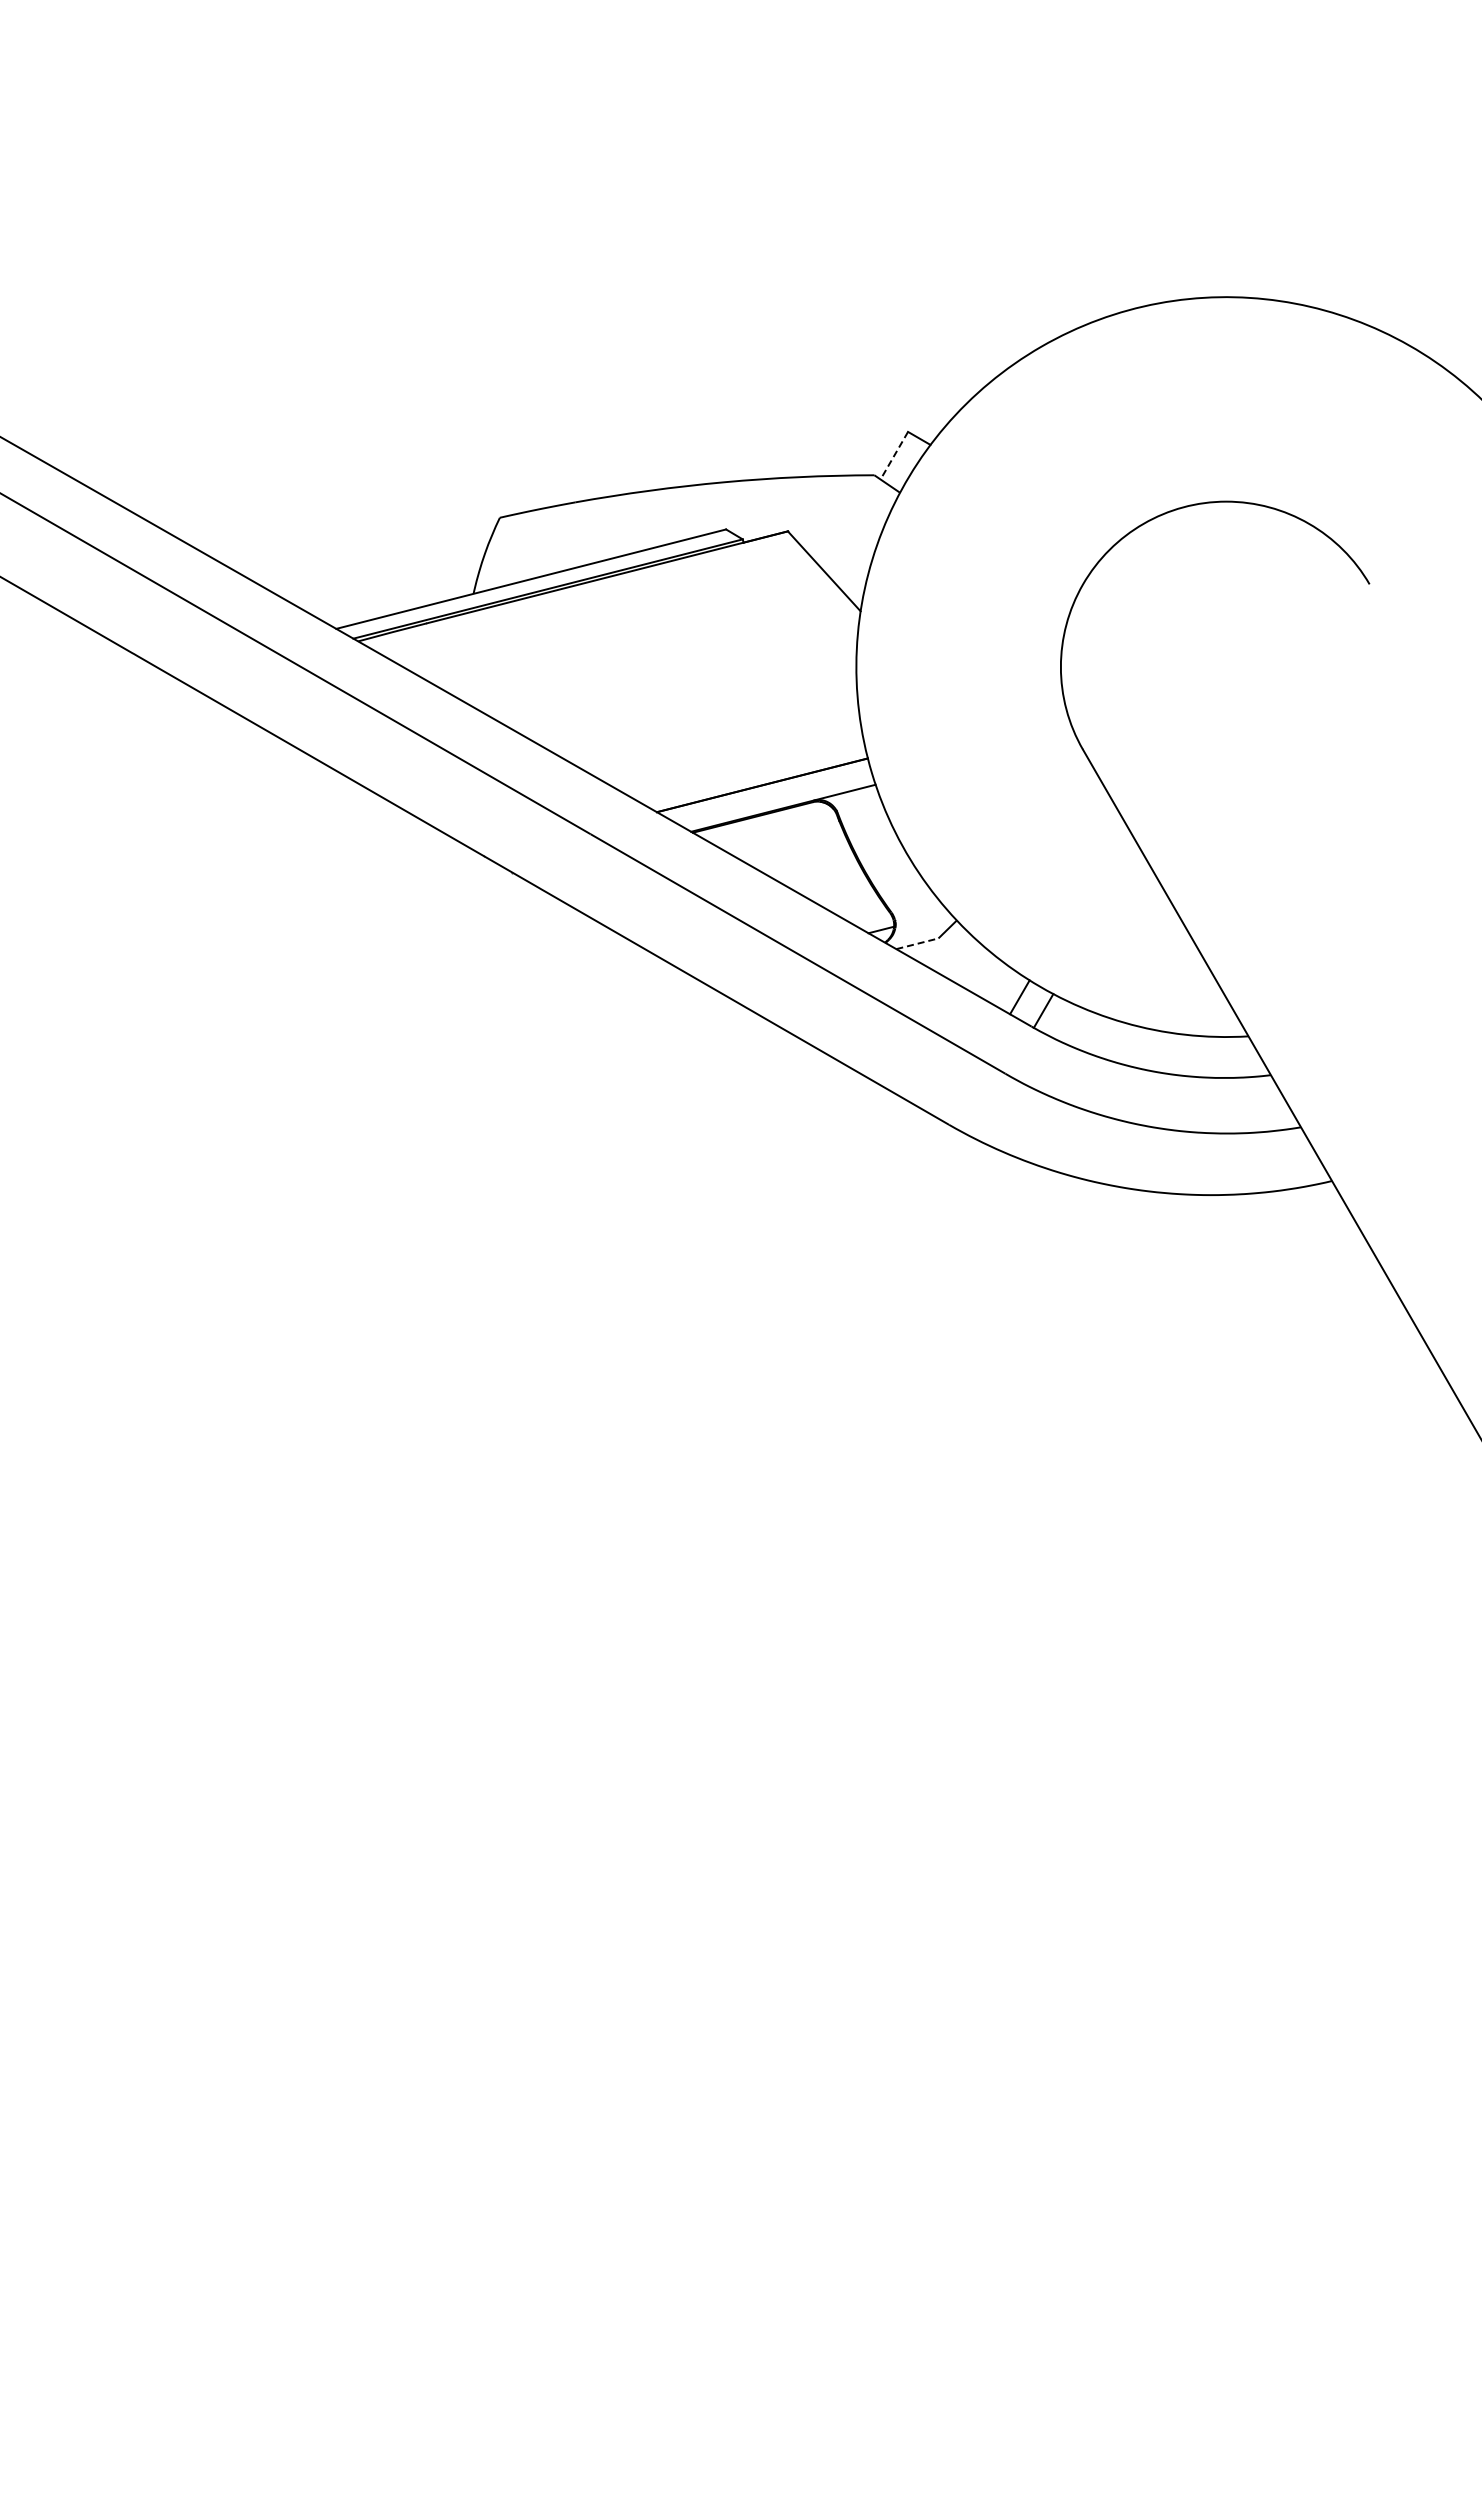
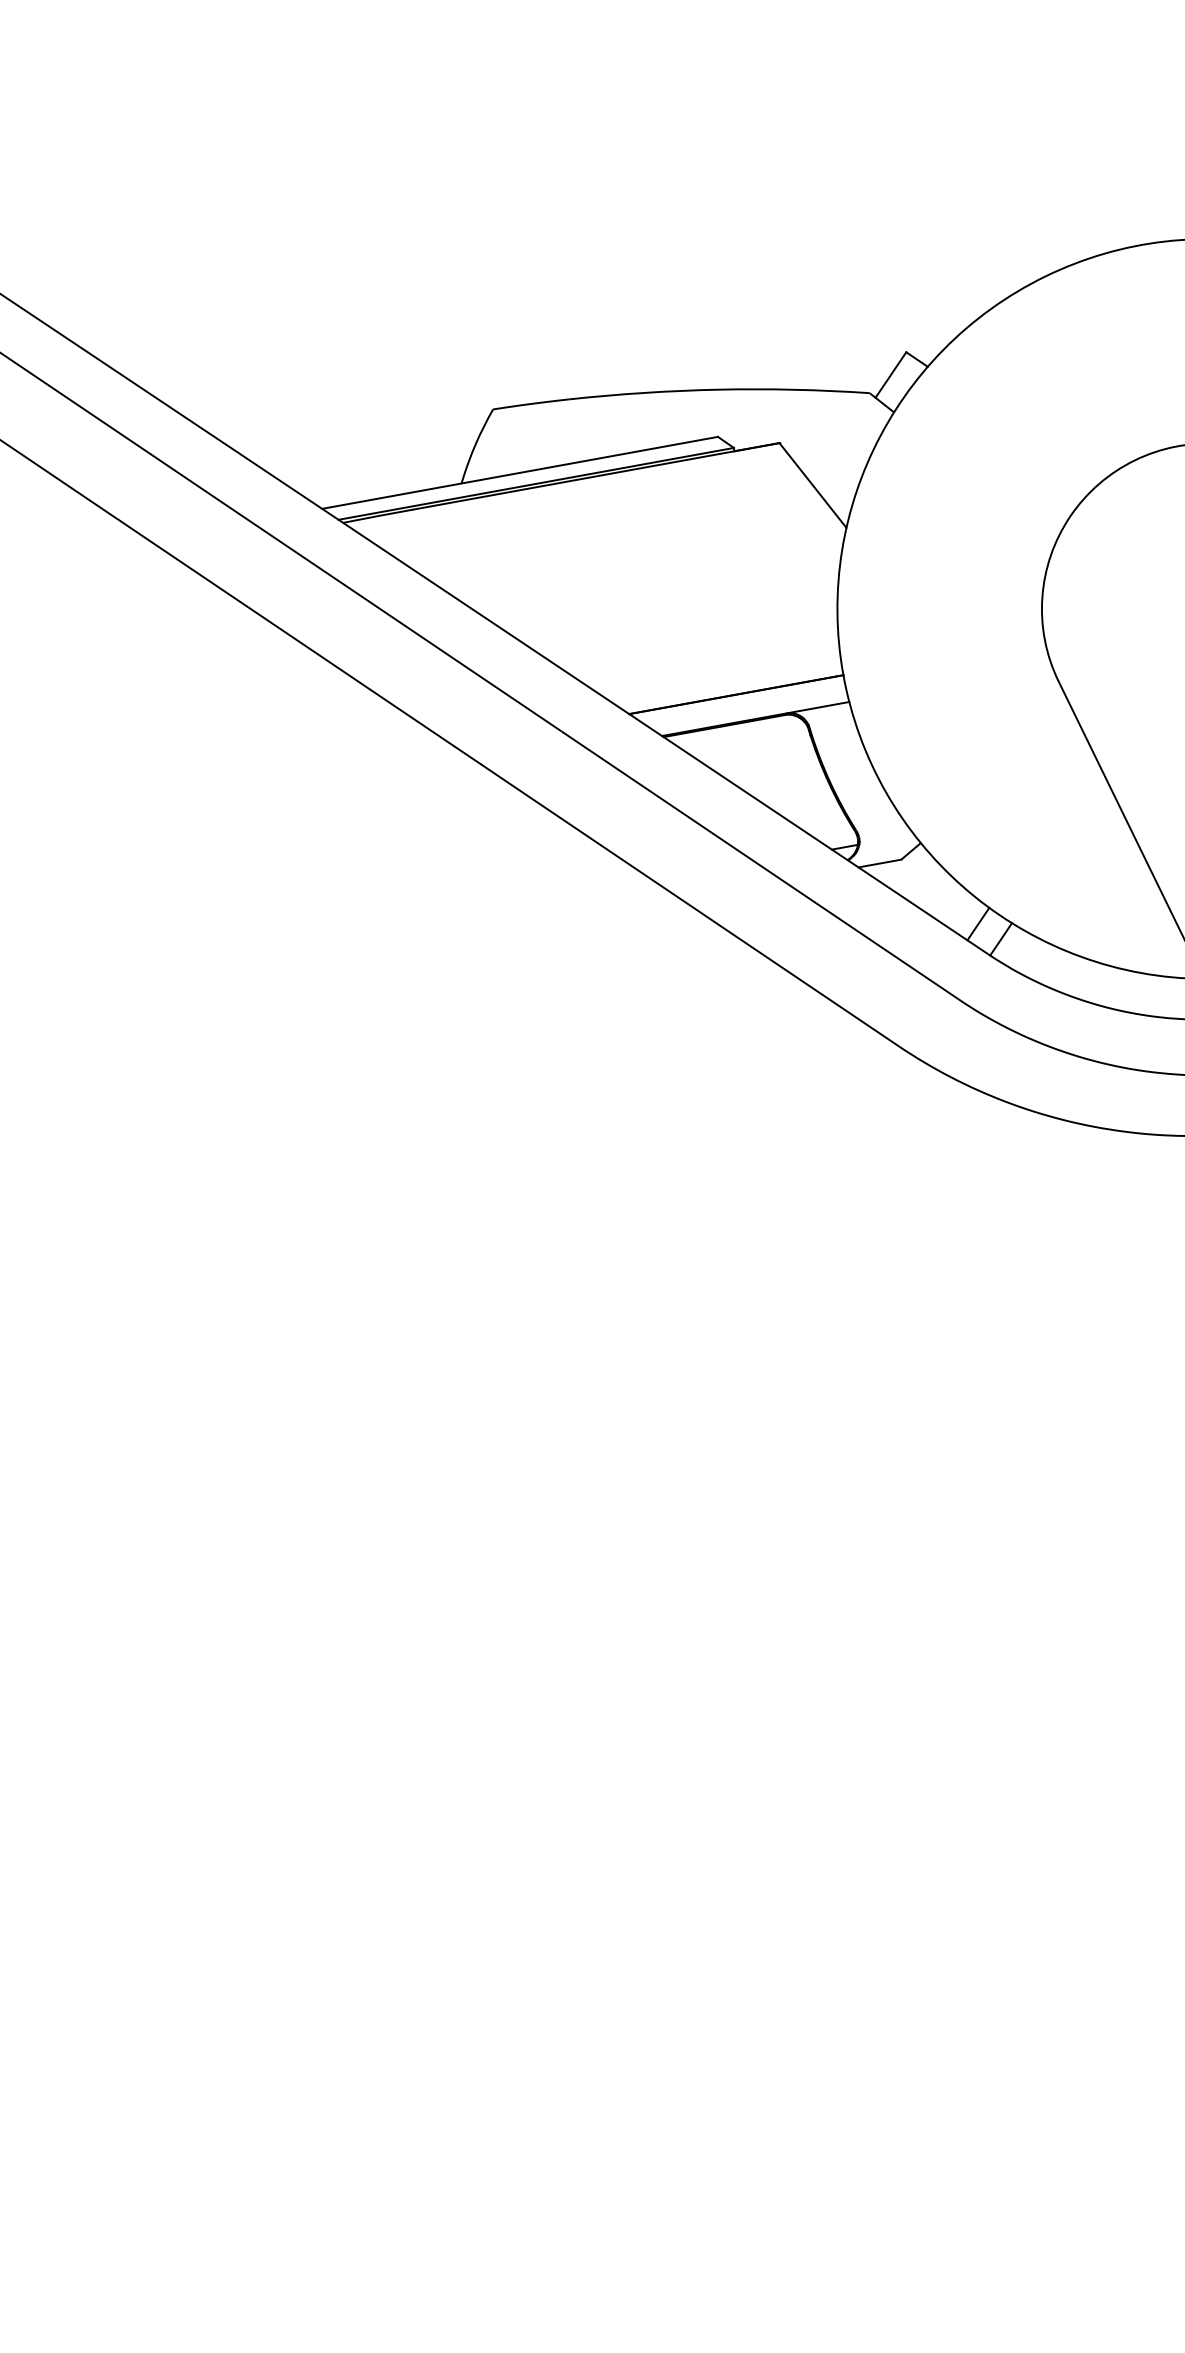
line: (894, 456) -> (891, 375), dashed -> solid
line: (917, 943) -> (880, 863), dashed -> solid

